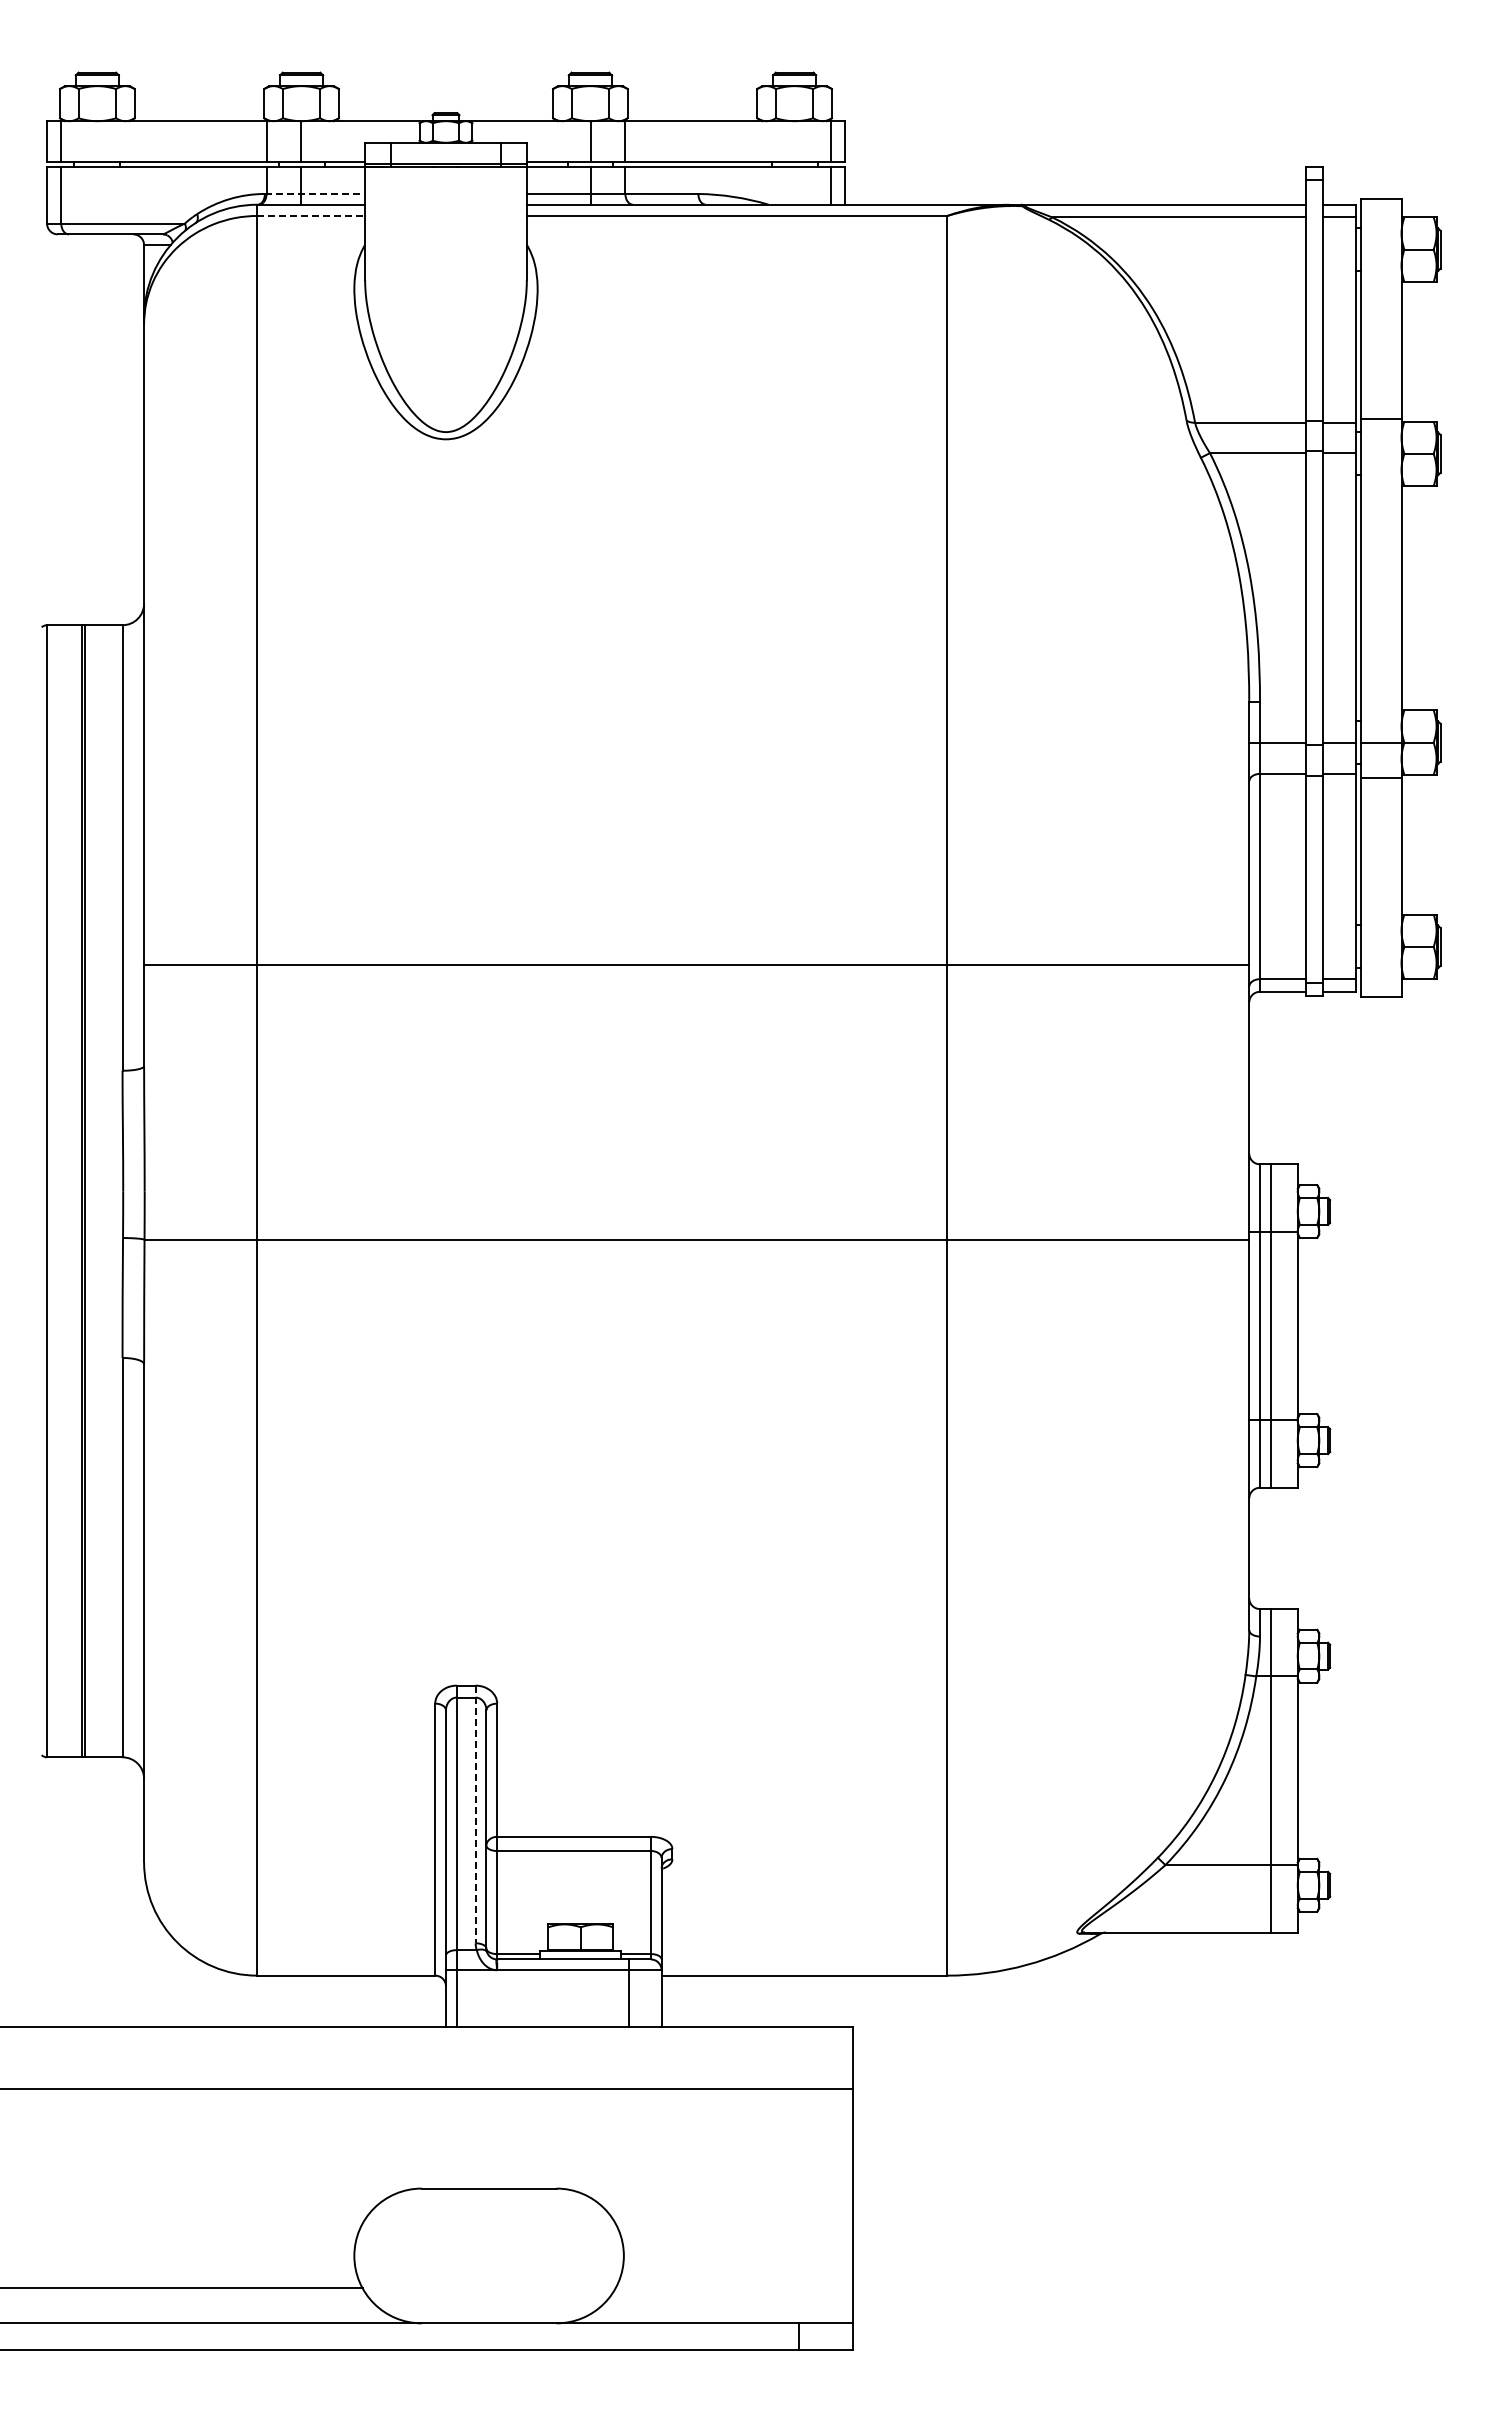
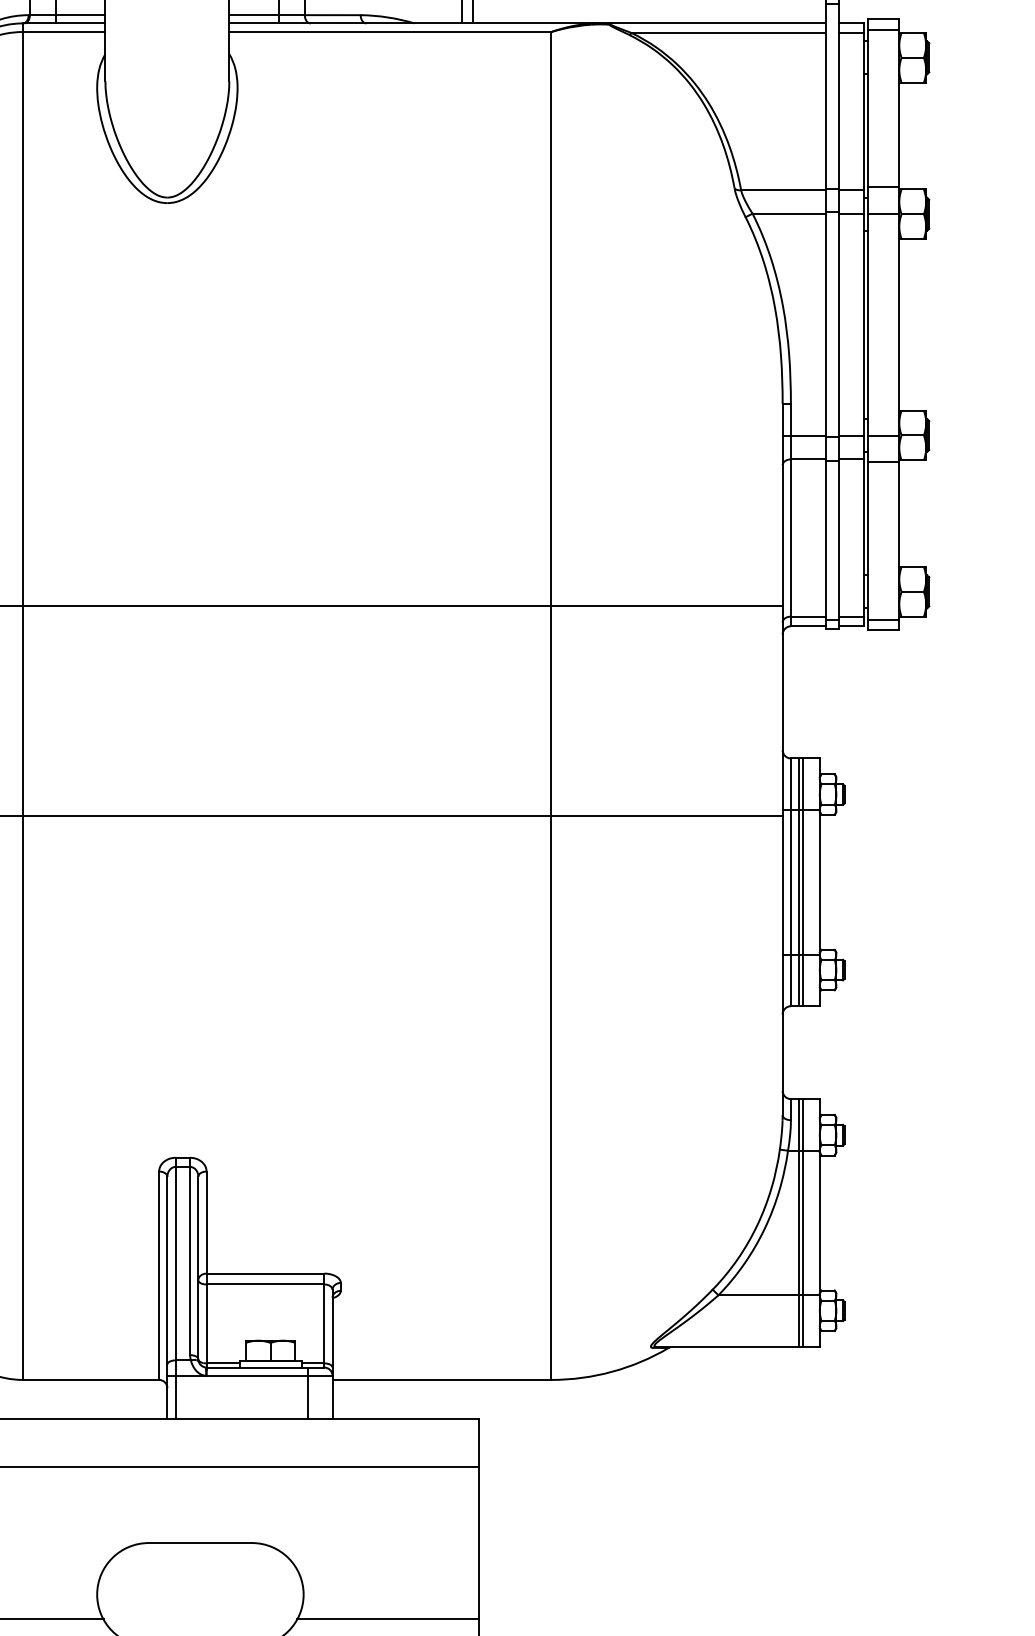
line: (315, 193) -> (67, 14), dashed -> solid
line: (1381, 213) -> (883, 30), added
line: (311, 215) -> (64, 31), dashed -> solid
line: (1381, 453) -> (883, 213), added
line: (1381, 983) -> (883, 619), added
line: (1276, 1325) -> (803, 881), added
line: (1276, 1770) -> (803, 1222), added
line: (475, 1814) -> (189, 1256), dashed -> solid
line: (734, 2288) -> (388, 1619), added

